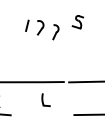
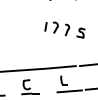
part: (77, 21) -> (80, 32), moved
line: (52, 115) -> (69, 91), added

